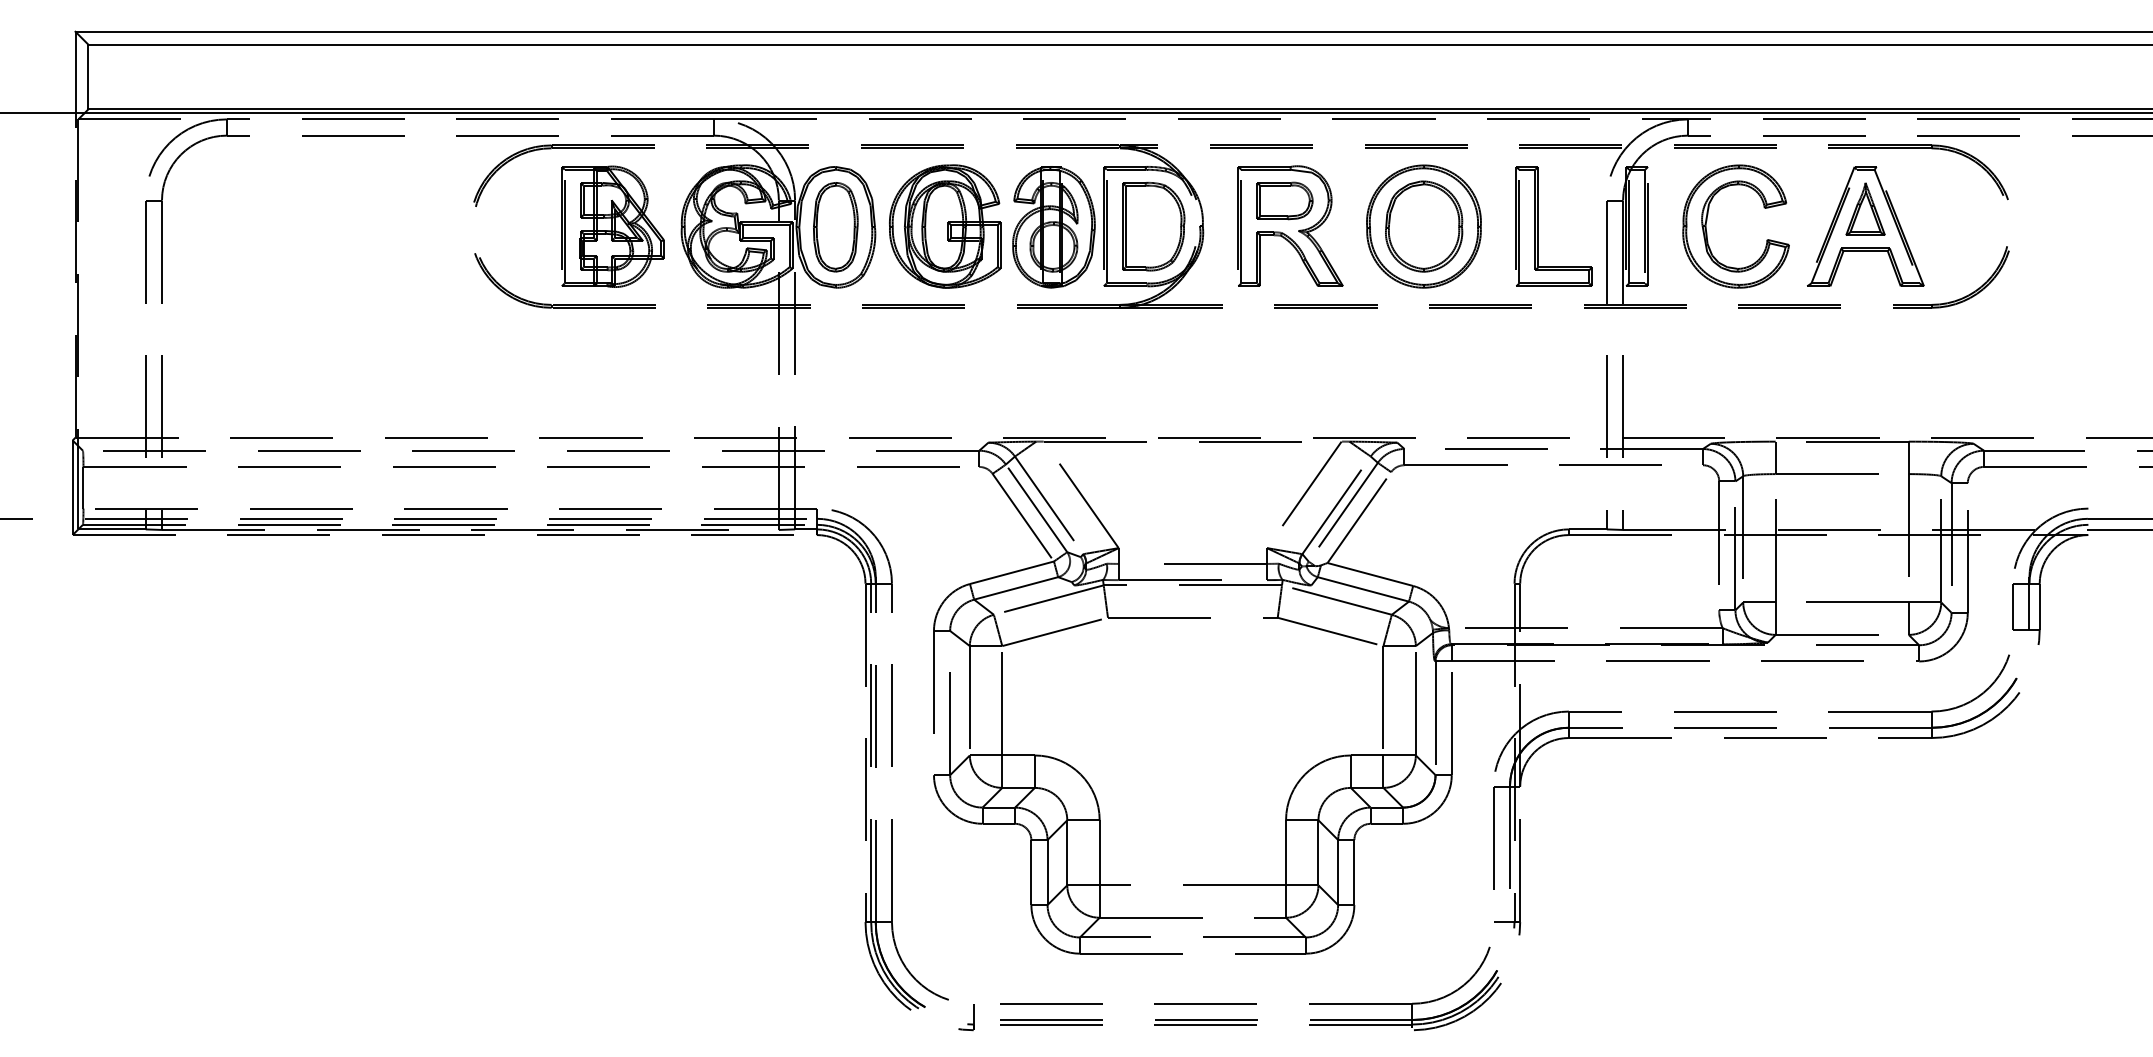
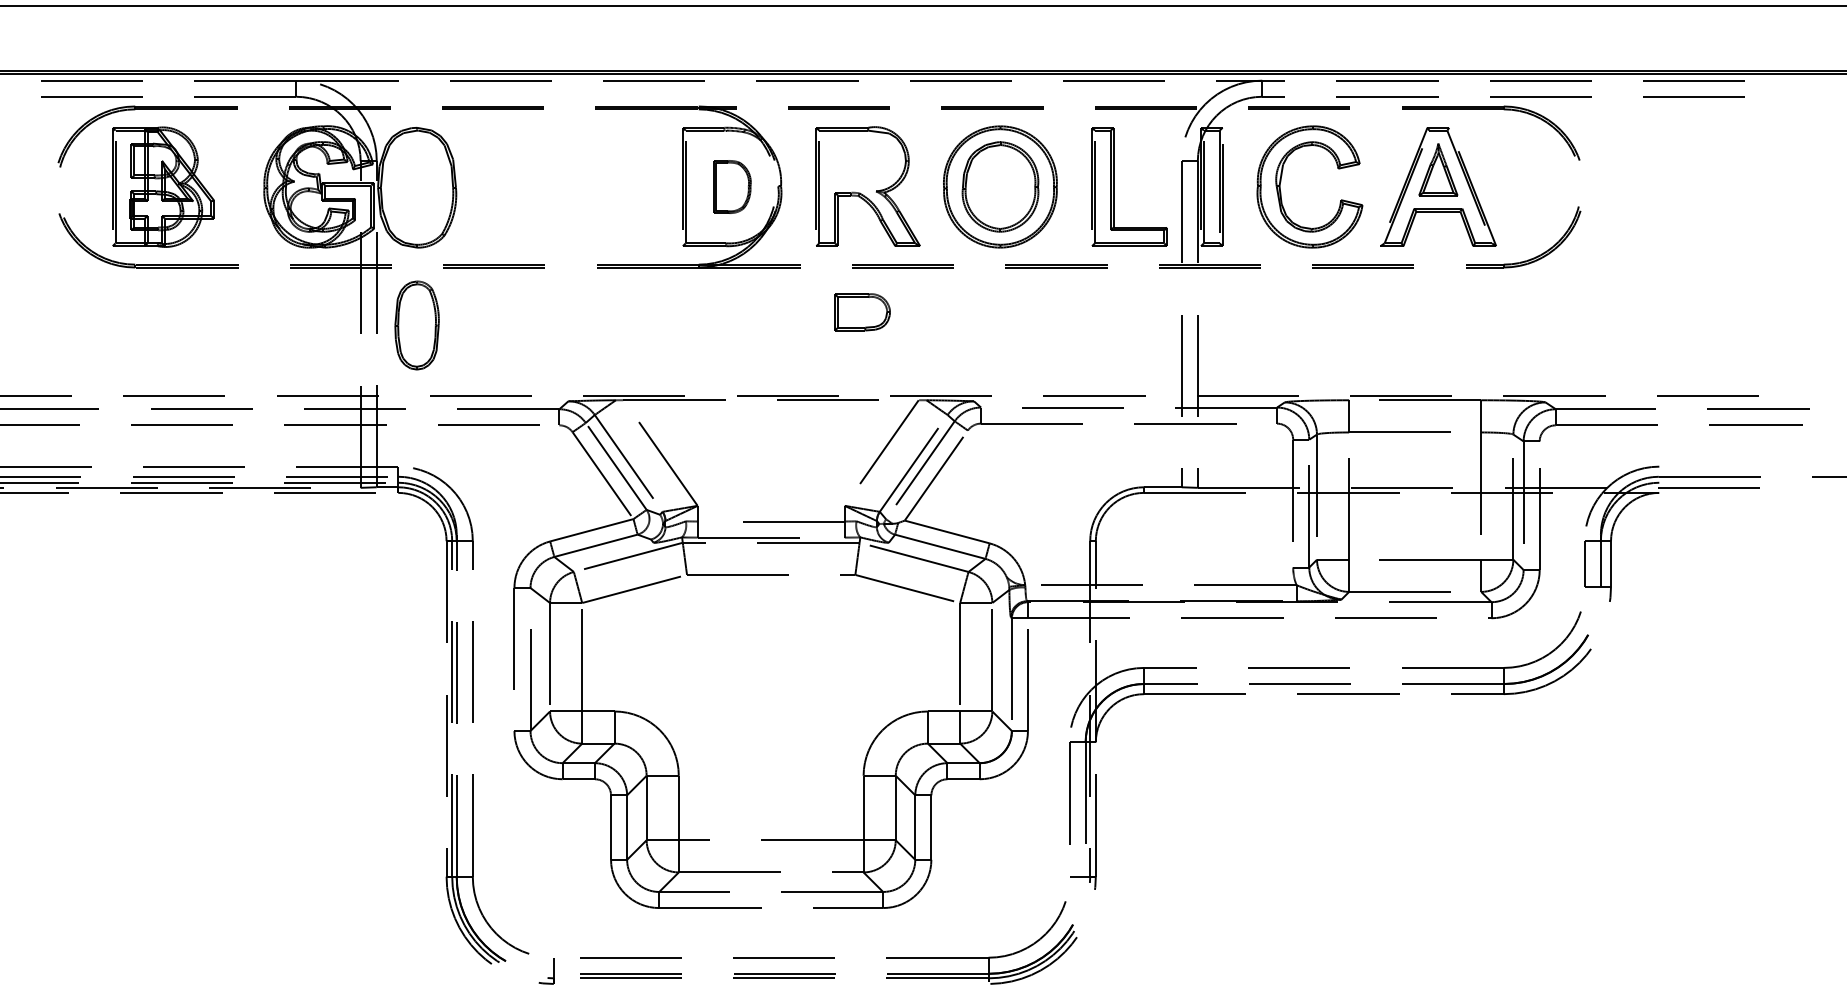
part: (1284, 200) -> (862, 311), moved
part: (612, 226) -> (162, 186), moved
part: (945, 226) -> (525, 186), removed
part: (1153, 226) -> (732, 186), size x0.6
part: (835, 227) -> (416, 325), moved
part: (1053, 227) -> (633, 187), removed

